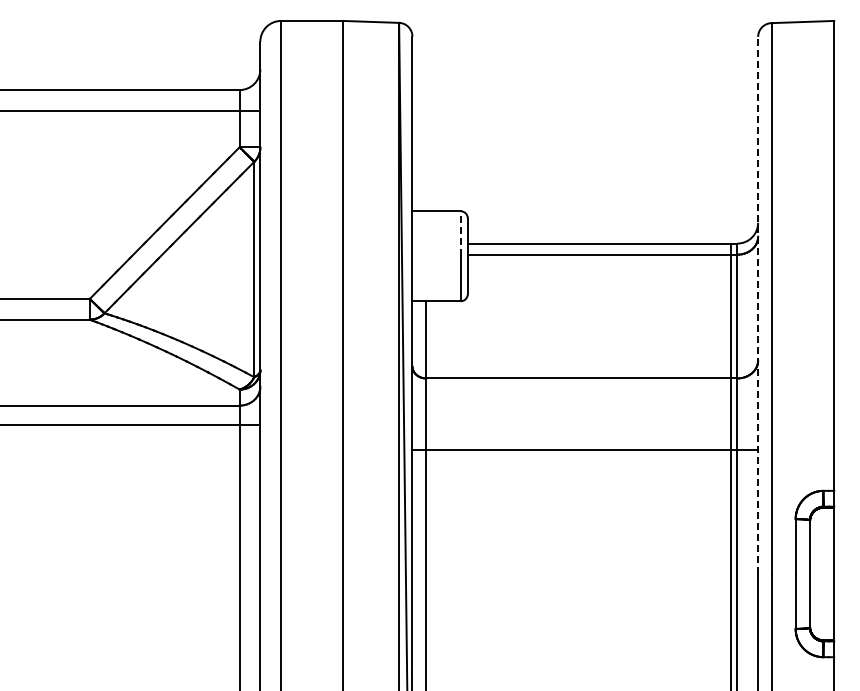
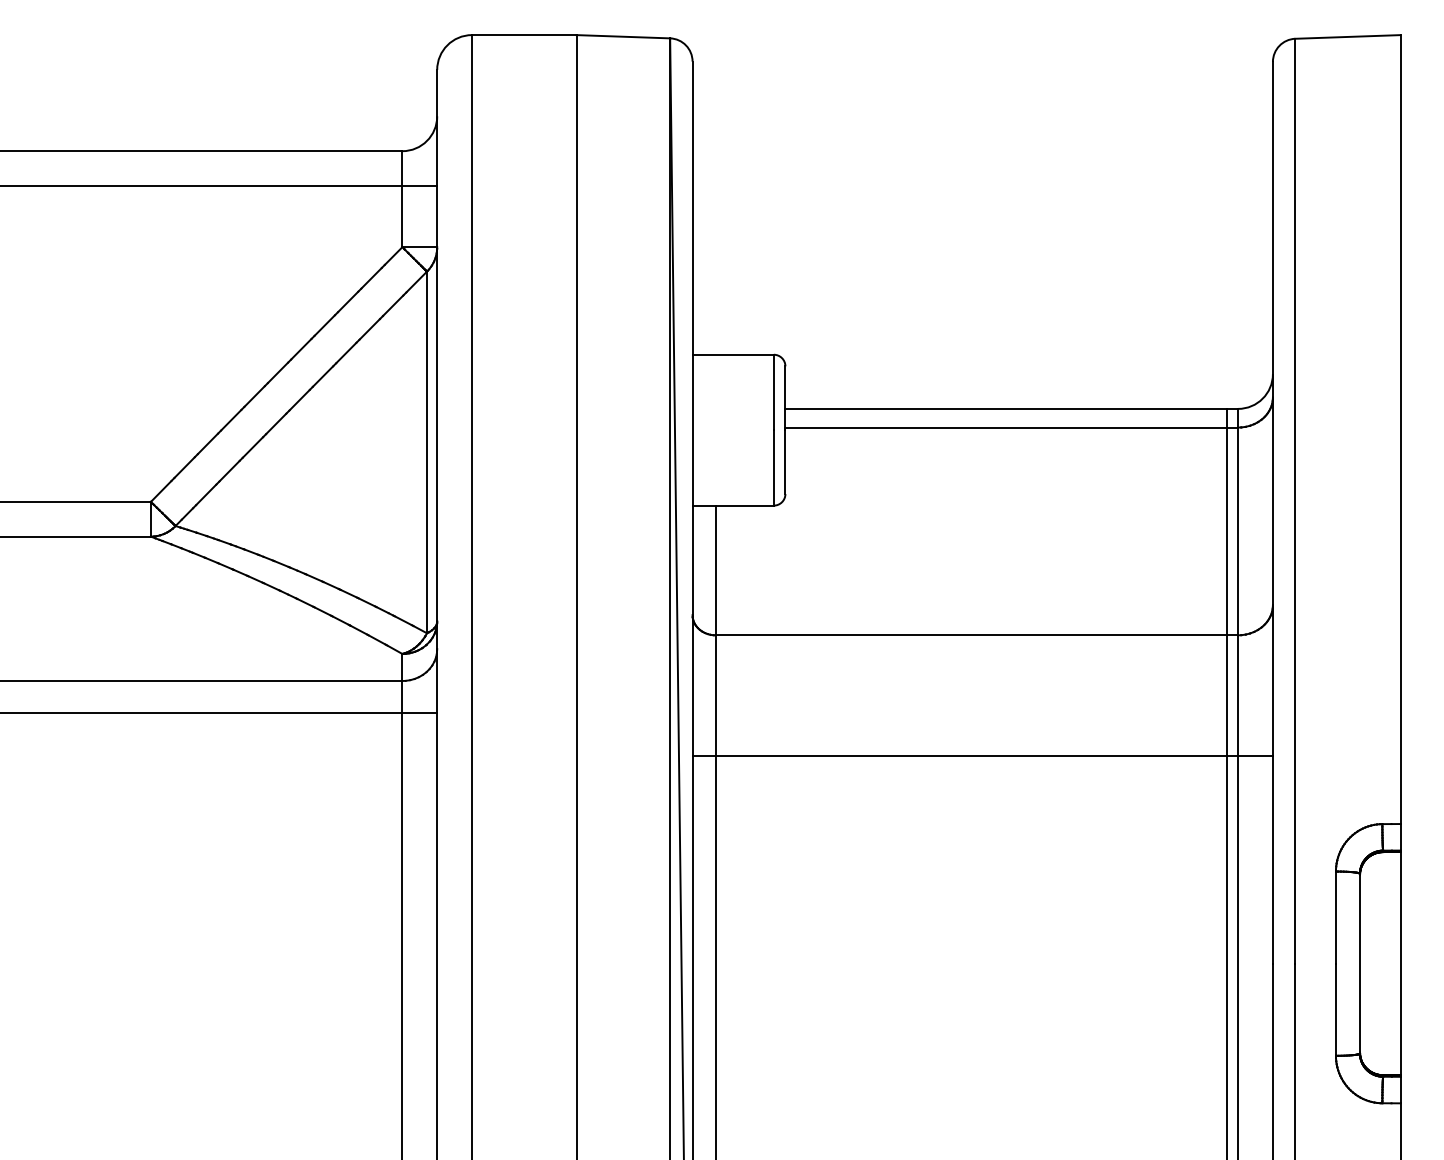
line: (460, 233) -> (773, 391), dashed -> solid
line: (758, 305) -> (1273, 512), dashed -> solid

